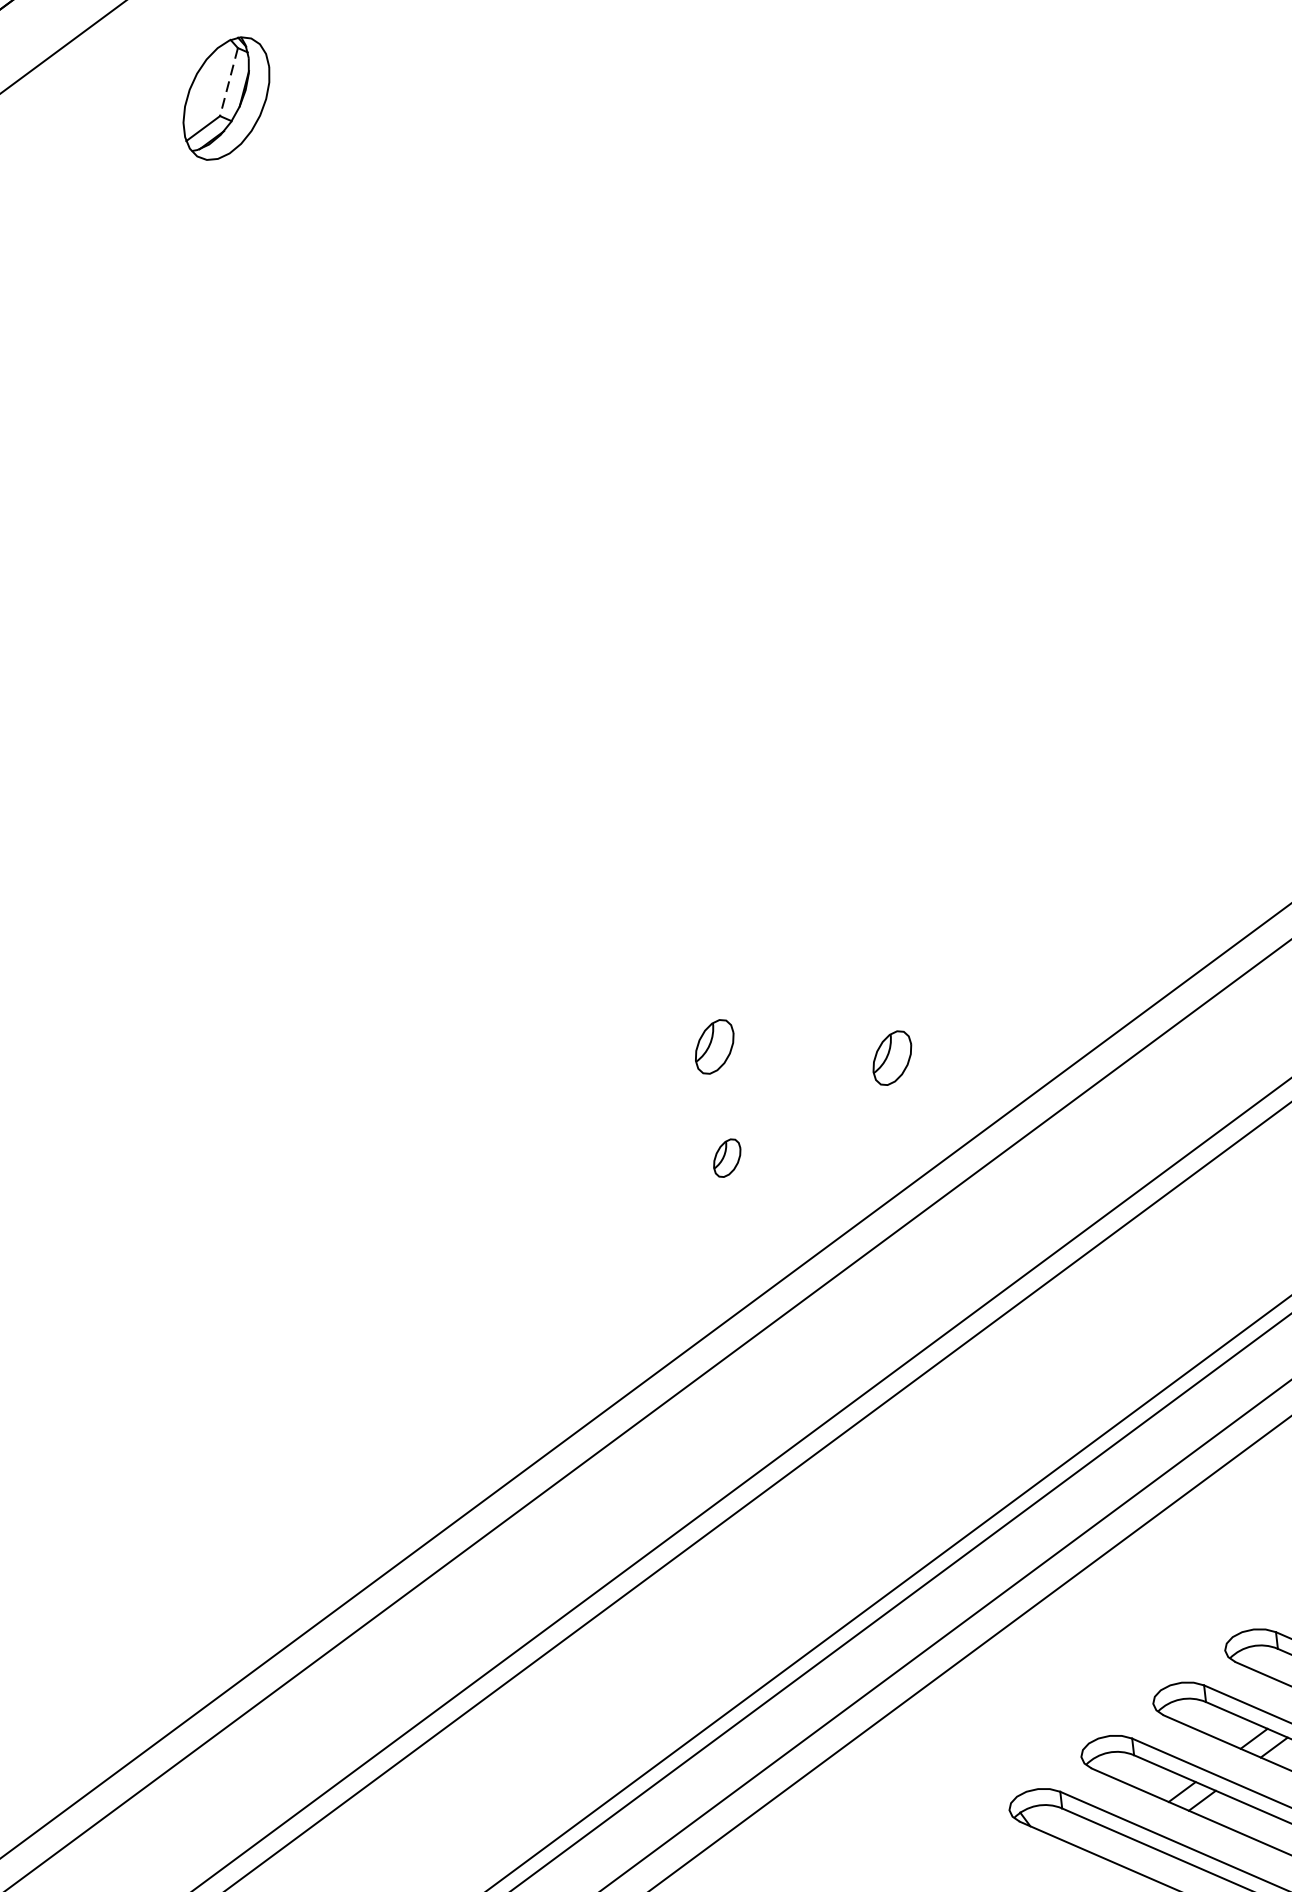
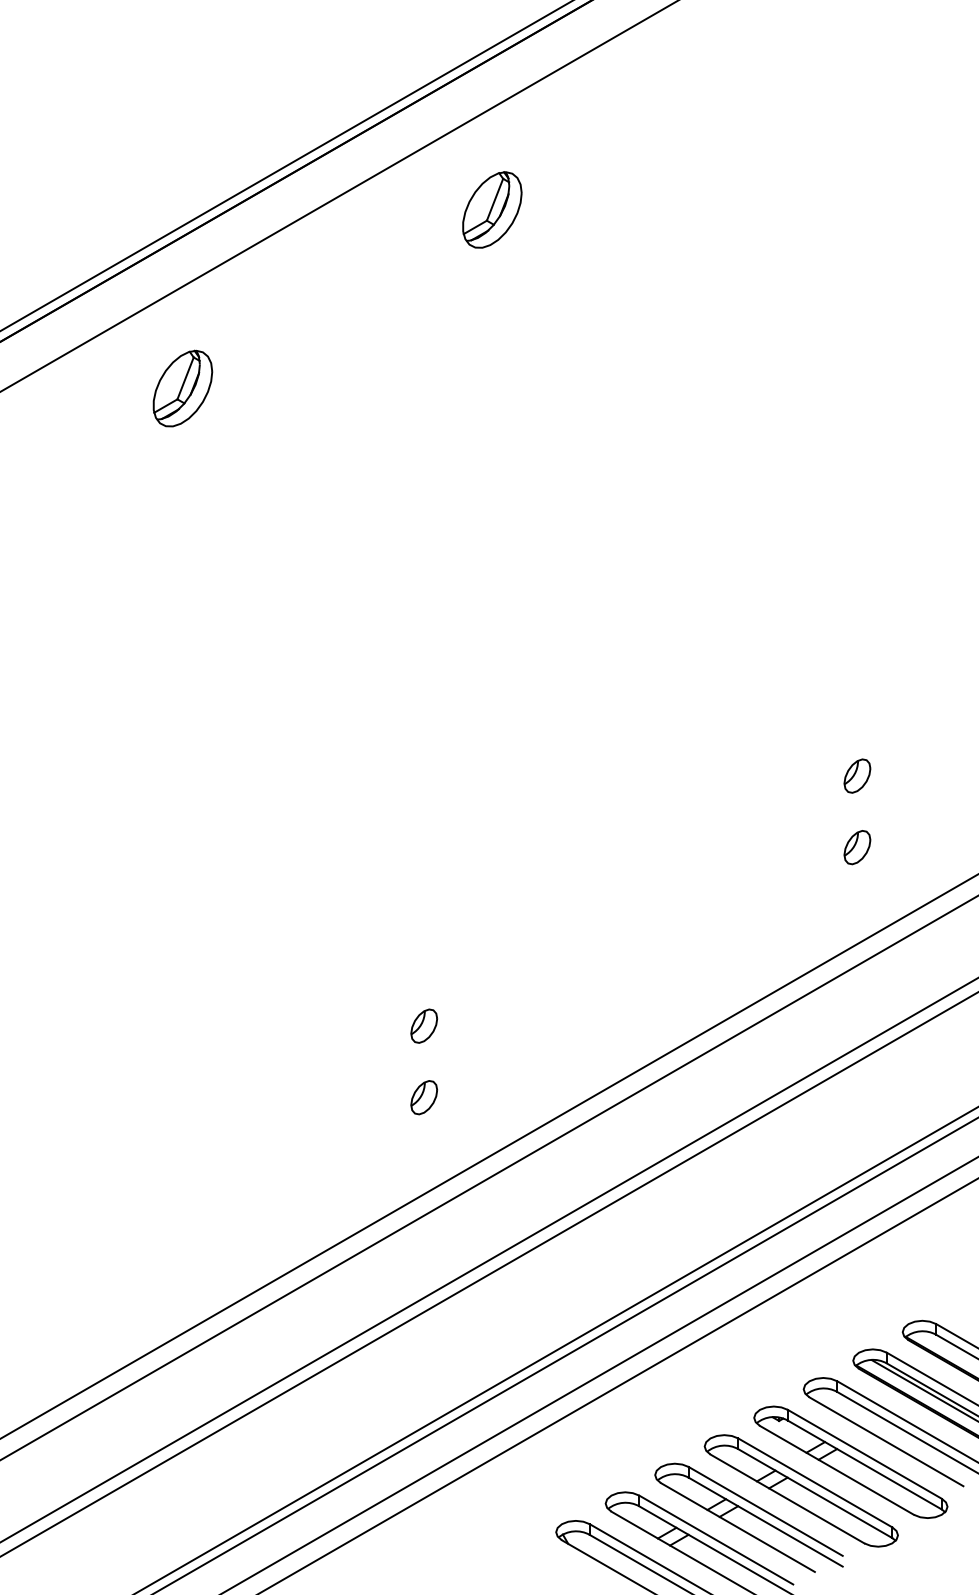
line: (228, 82) -> (185, 378), dashed -> solid
part: (891, 1057) -> (535, 1045), removed
part: (726, 1157) -> (423, 1097), size x1.43

